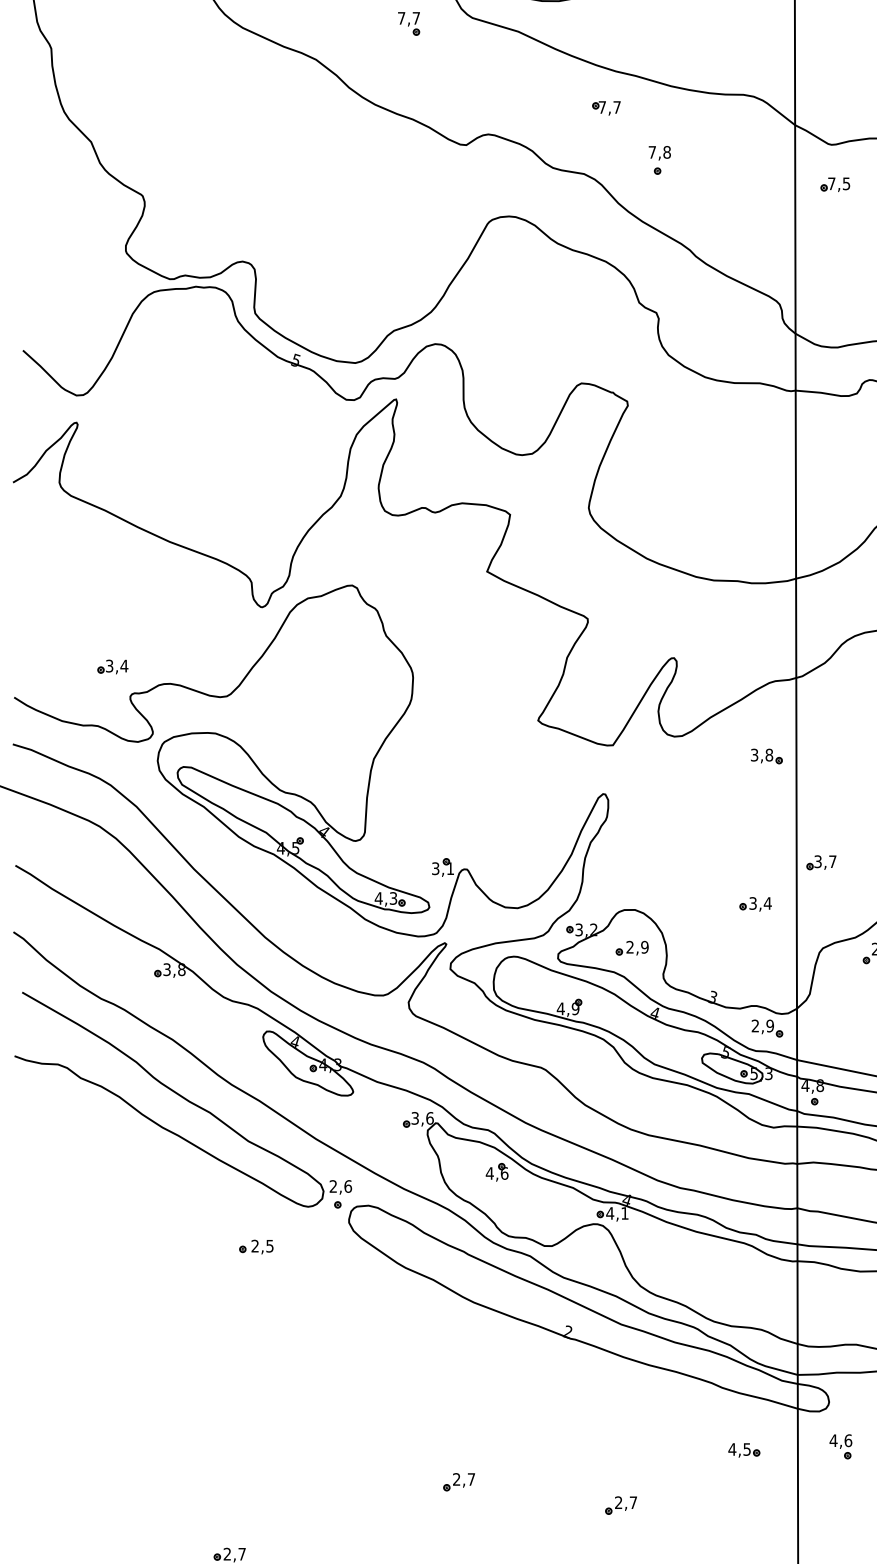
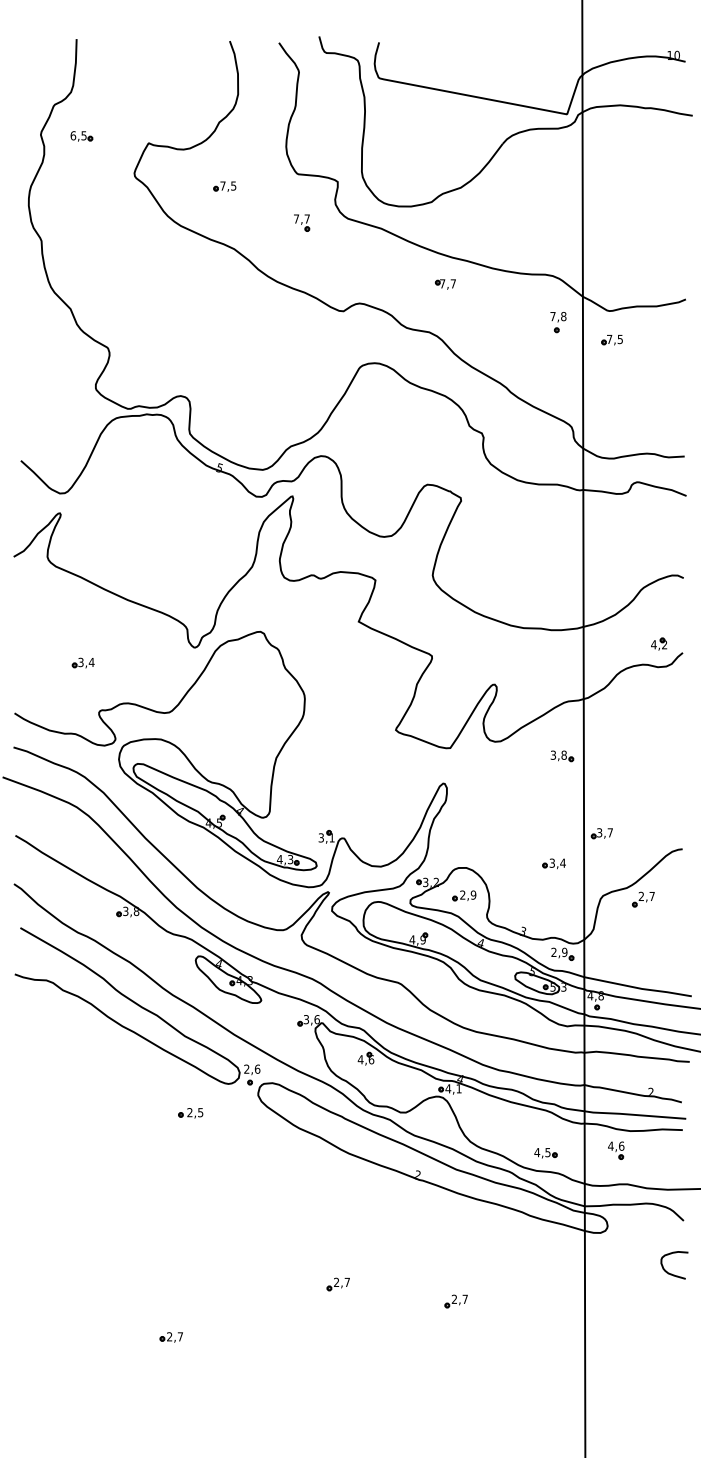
part: (659, 160) -> (558, 322), moved
part: (111, 666) -> (82, 662), moved
part: (841, 1446) -> (616, 1150), moved
part: (743, 1450) -> (545, 1153), moved

